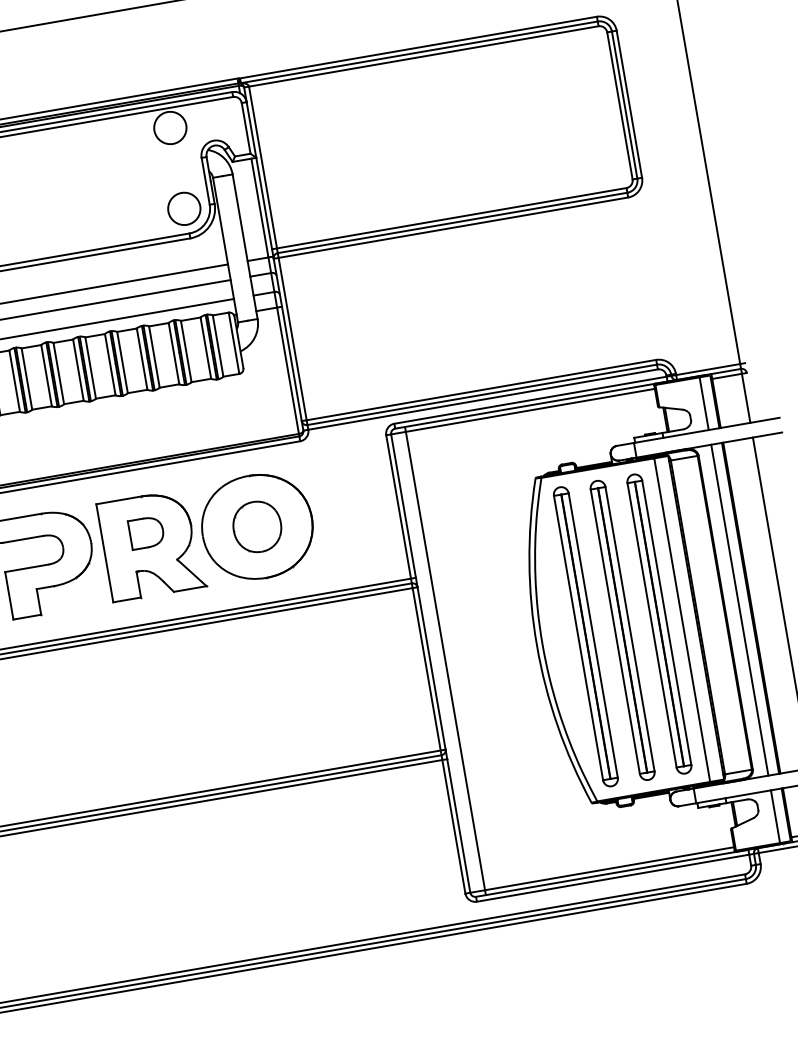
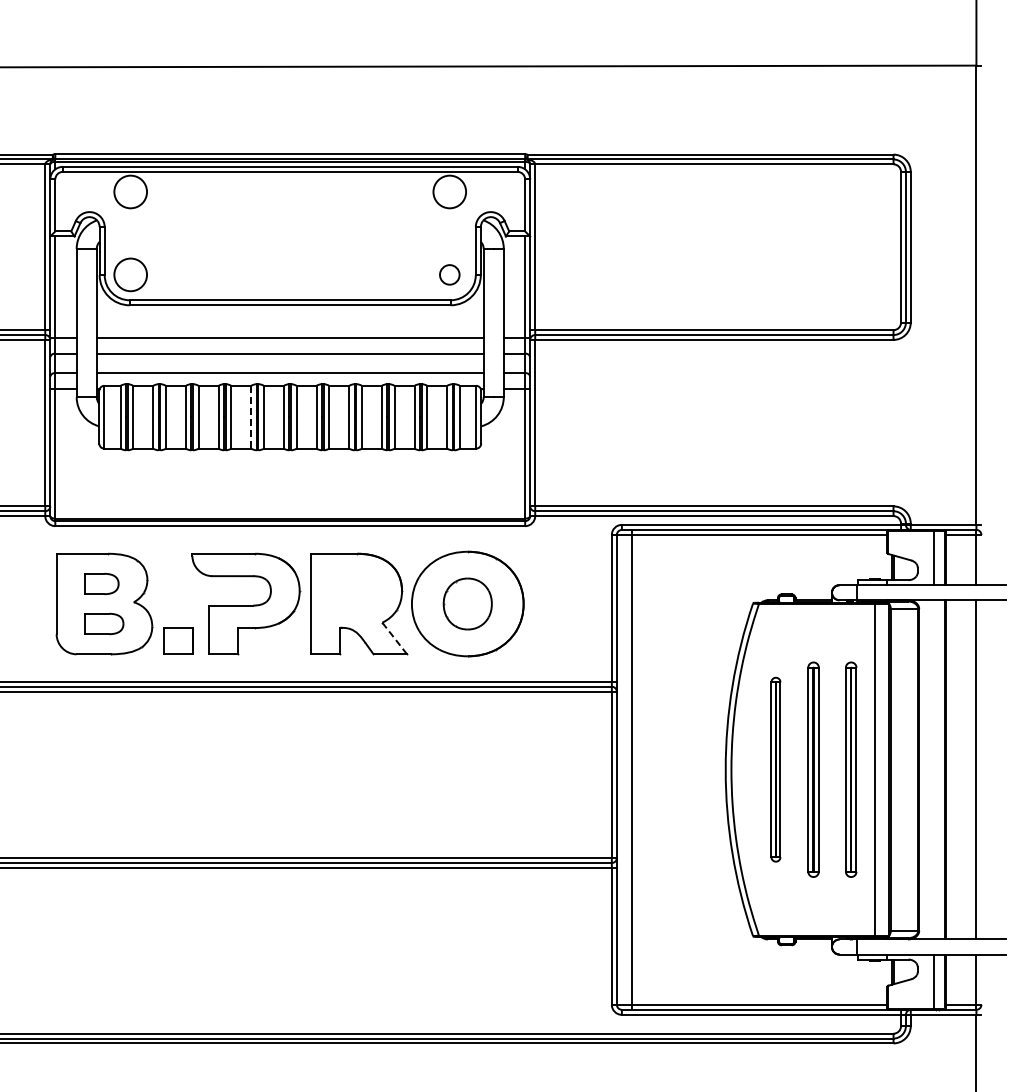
circle: (183, 208) -> (449, 274), size x0.6
line: (14, 381) -> (251, 417), solid -> dashed
part: (146, 532) -> (356, 590), removed
line: (191, 572) -> (394, 638), solid -> dashed
line: (739, 609) -> (933, 769), removed
part: (658, 623) -> (850, 769), size x0.7
part: (622, 630) -> (813, 769), size x0.7
part: (585, 636) -> (775, 769), size x0.6

